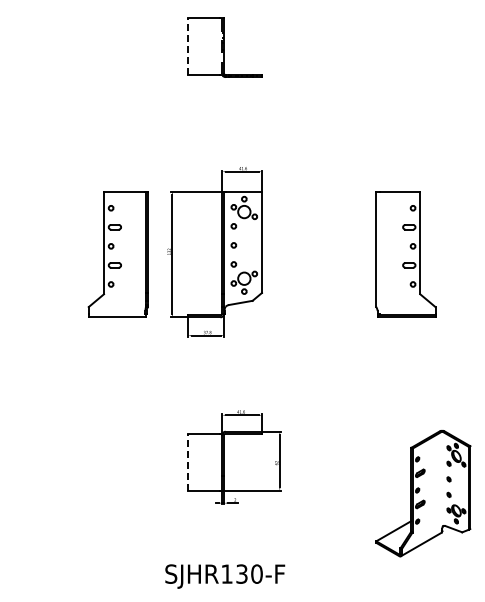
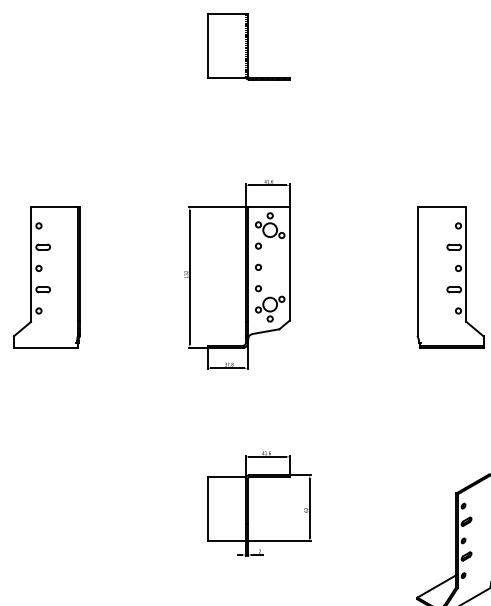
line: (188, 46) -> (207, 45), dashed -> solid
part: (117, 254) -> (46, 277), moved
line: (188, 462) -> (207, 509), dashed -> solid

